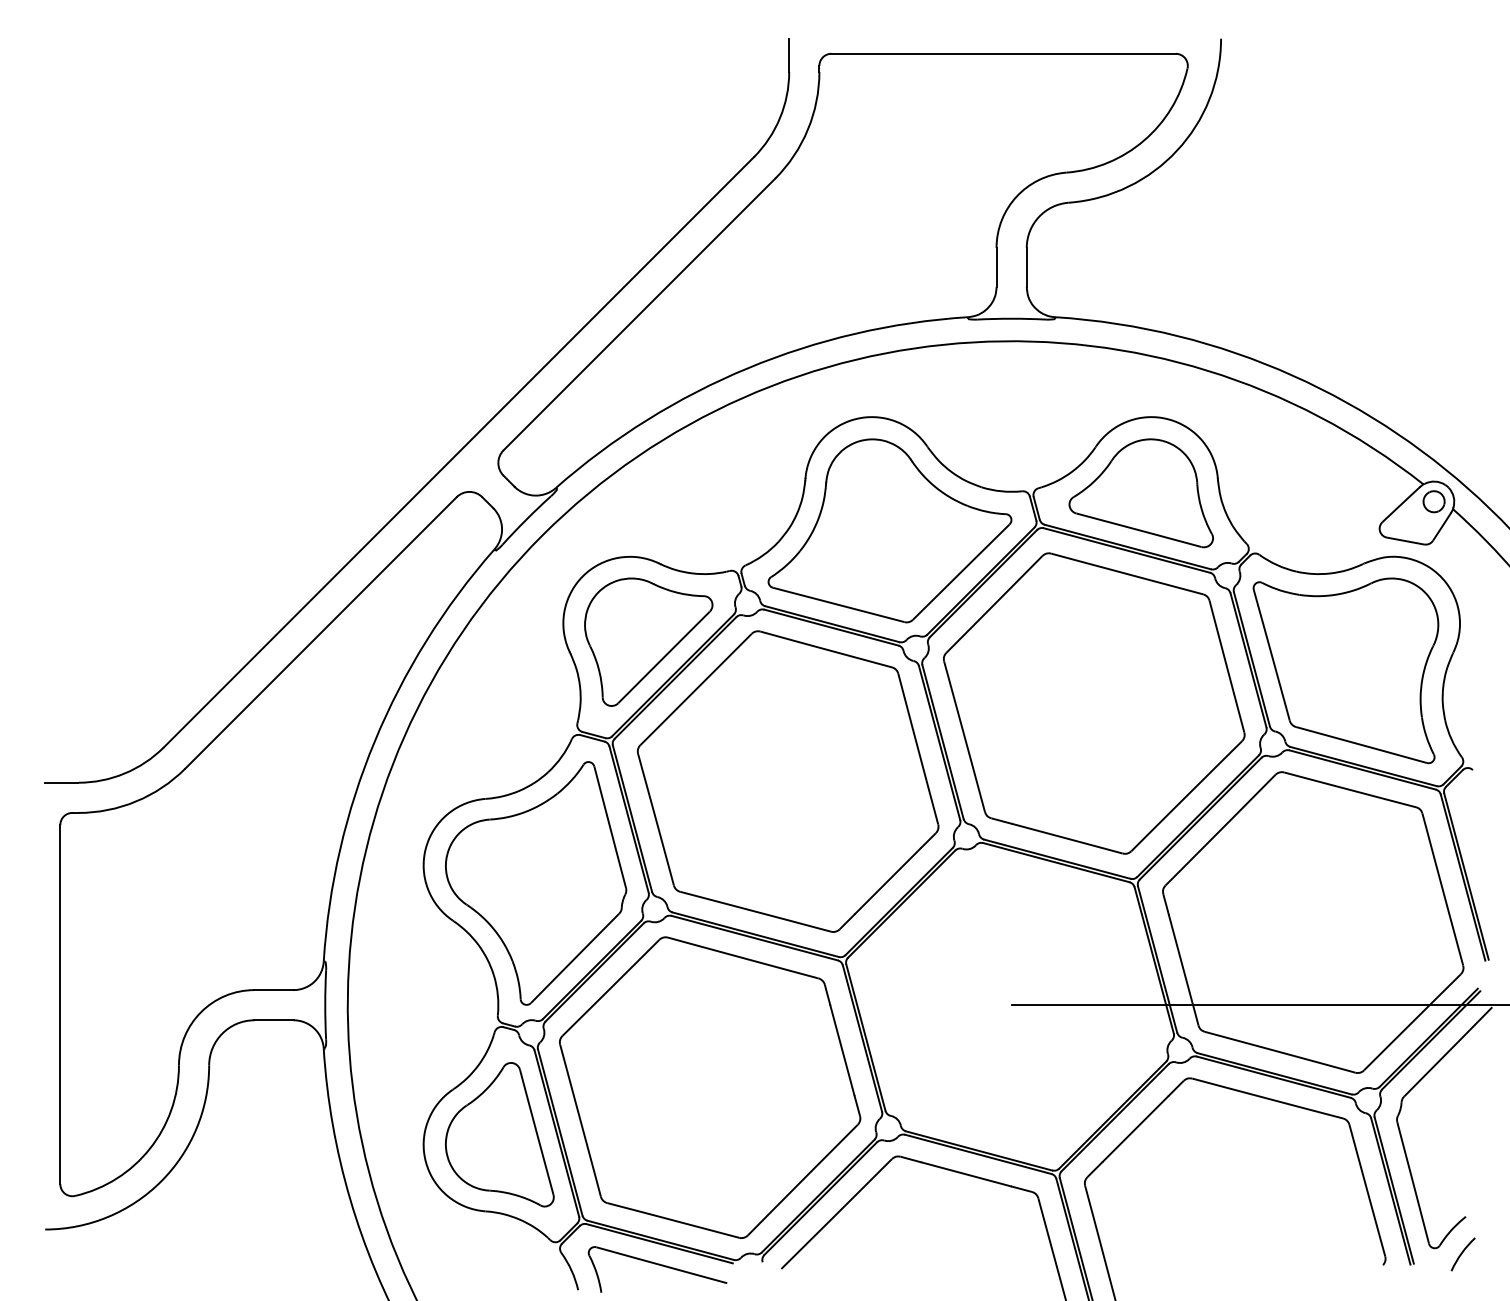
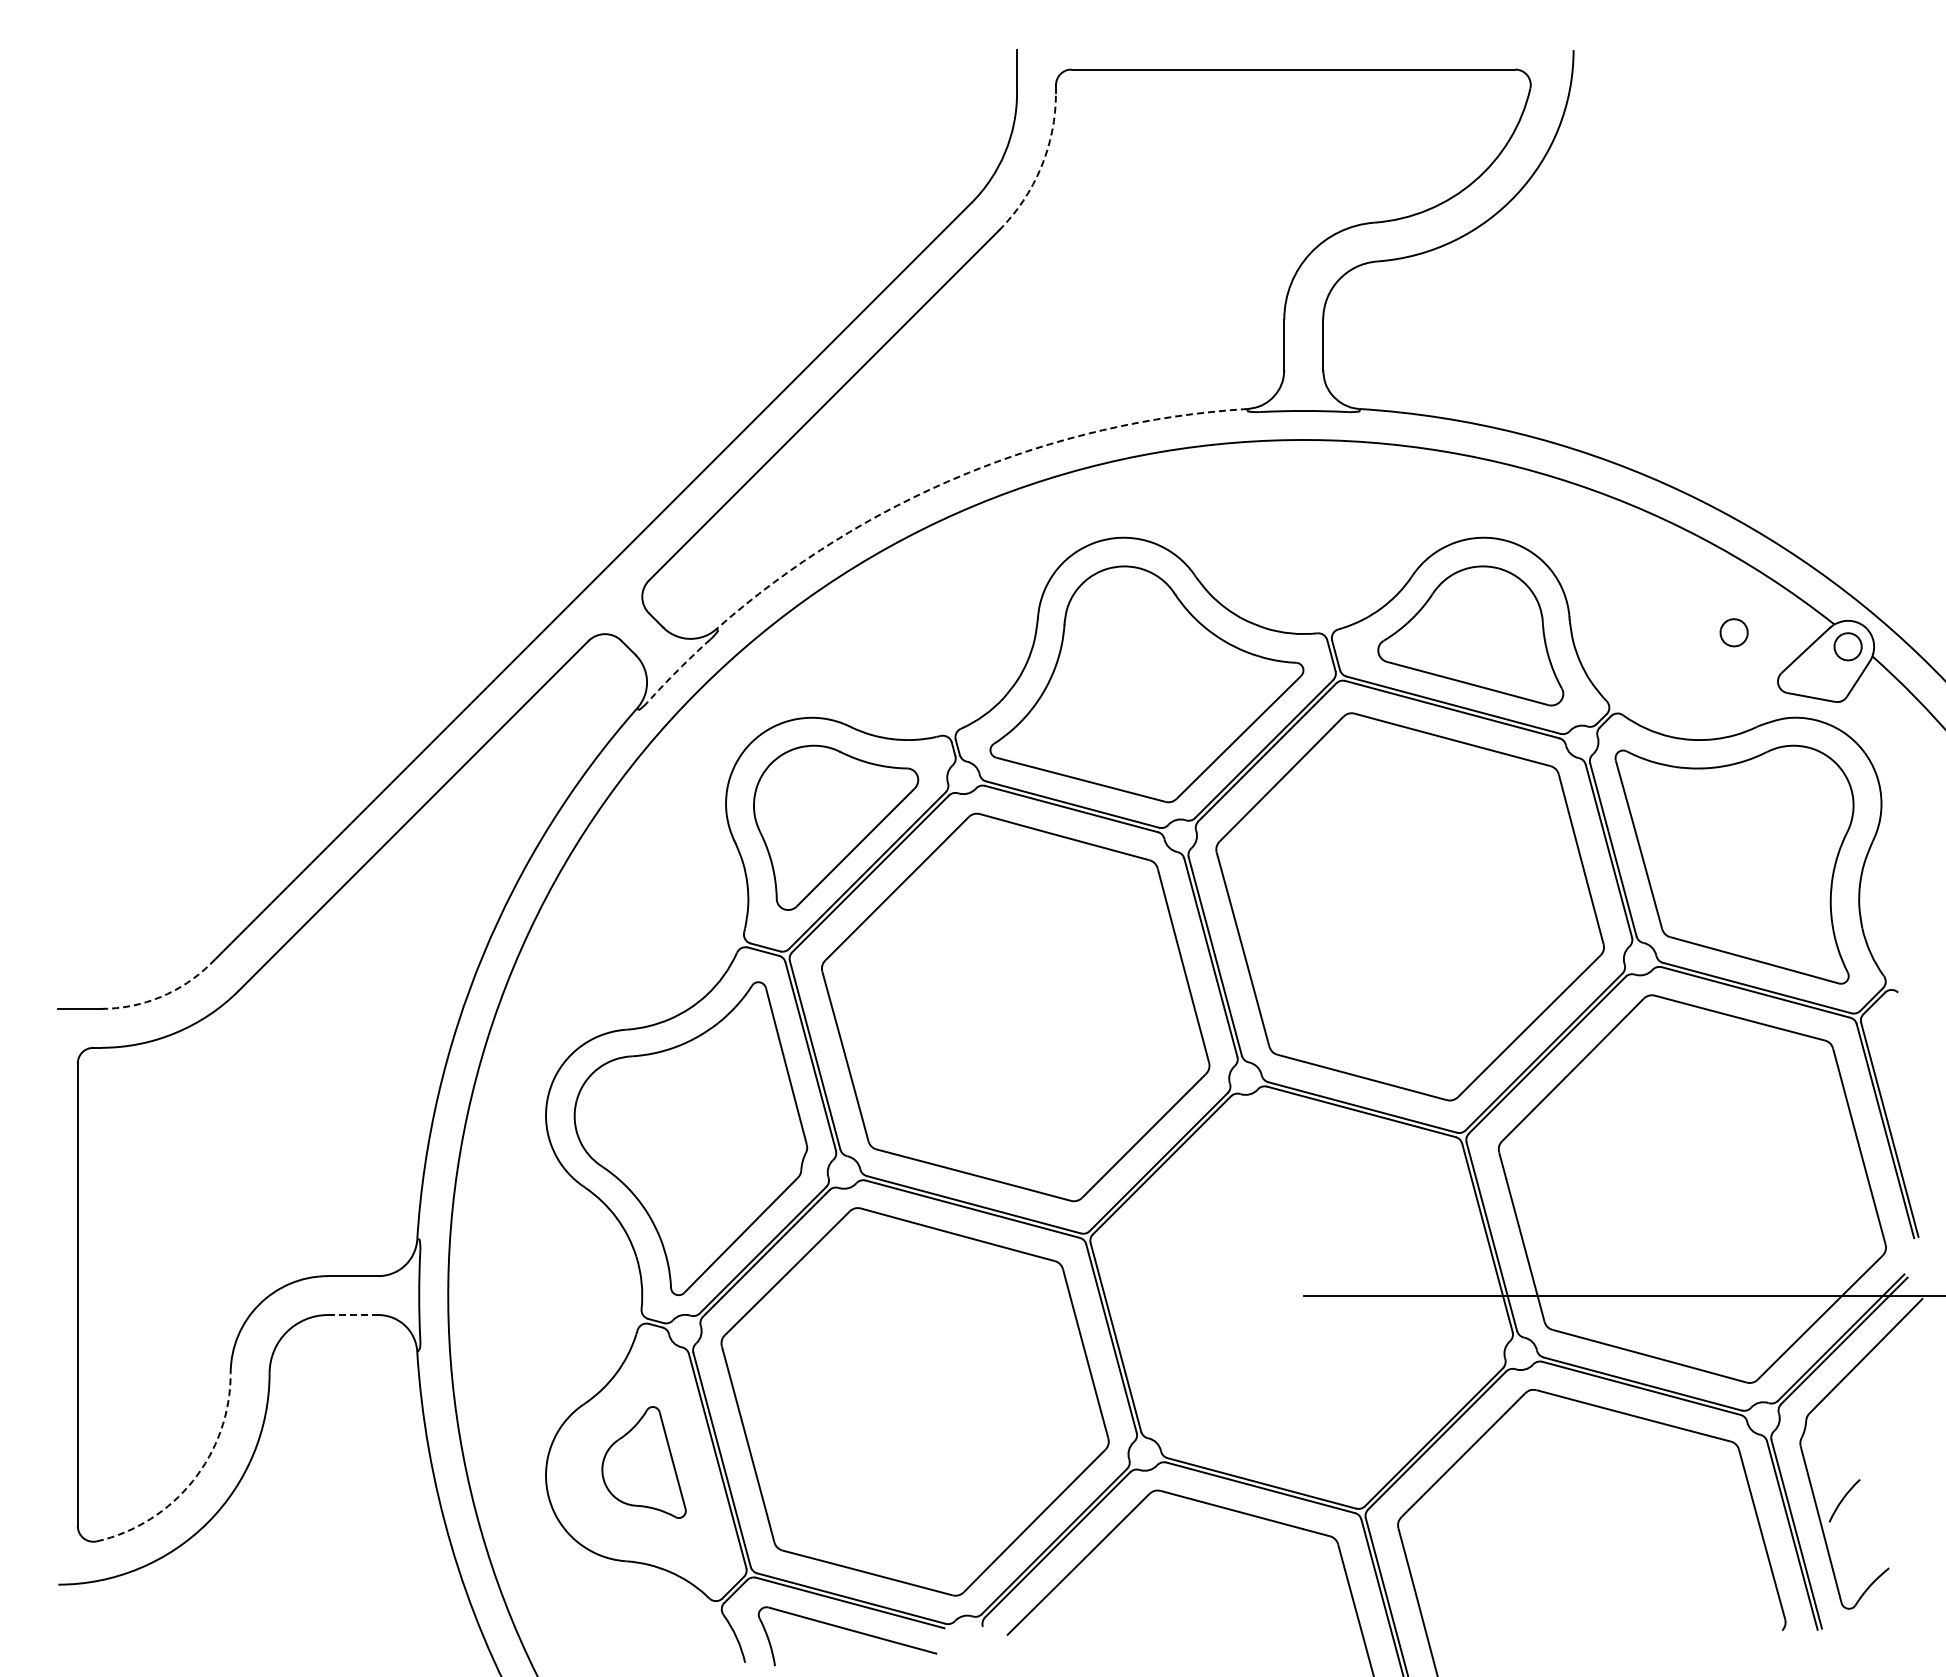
arc: (808, 129) -> (1041, 167), solid -> dashed
arc: (747, 368) -> (963, 474), solid -> dashed
part: (1345, 490) -> (1733, 632), added
arc: (526, 520) -> (678, 670), solid -> dashed
arc: (124, 773) -> (160, 997), solid -> dashed
line: (274, 1020) -> (353, 1315), solid -> dashed
part: (499, 1134) -> (643, 1462), size x0.6
arc: (150, 1148) -> (193, 1480), solid -> dashed
arc: (1462, 1254) -> (1843, 1500), moved

